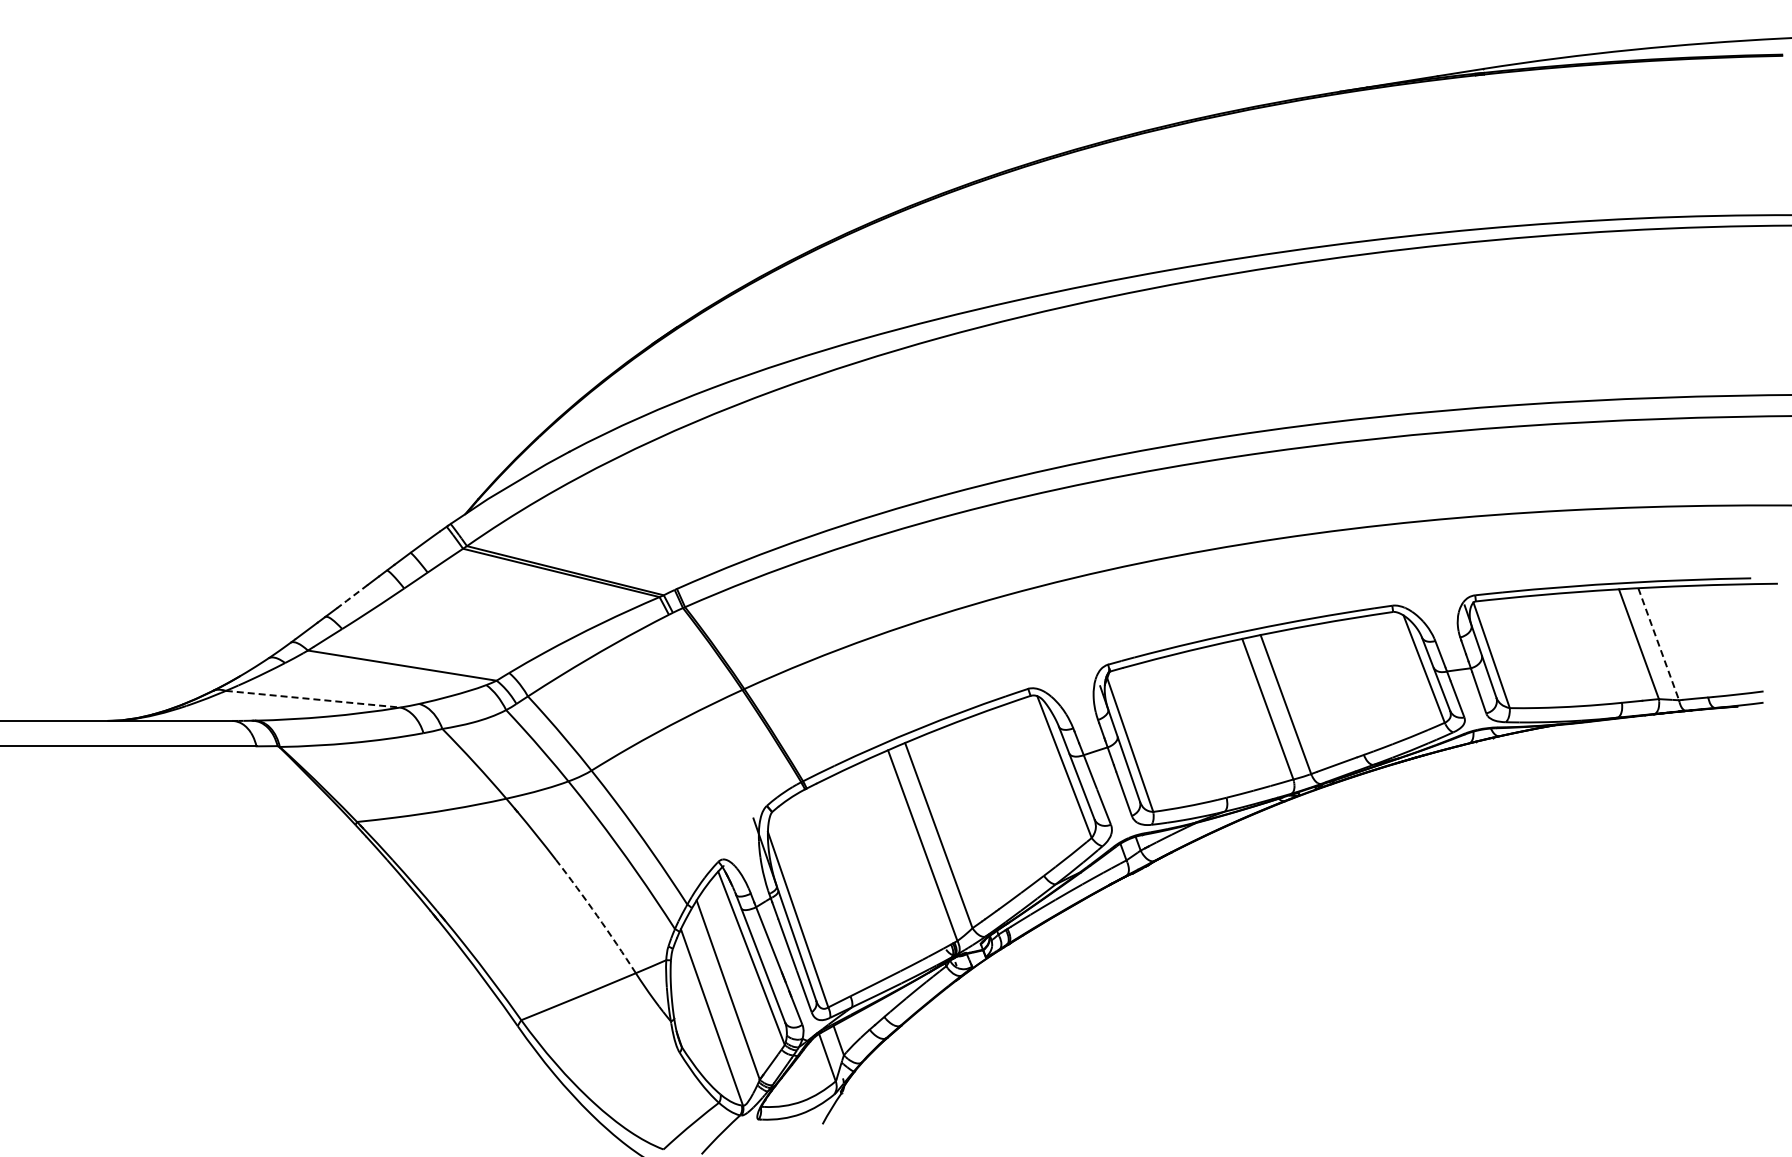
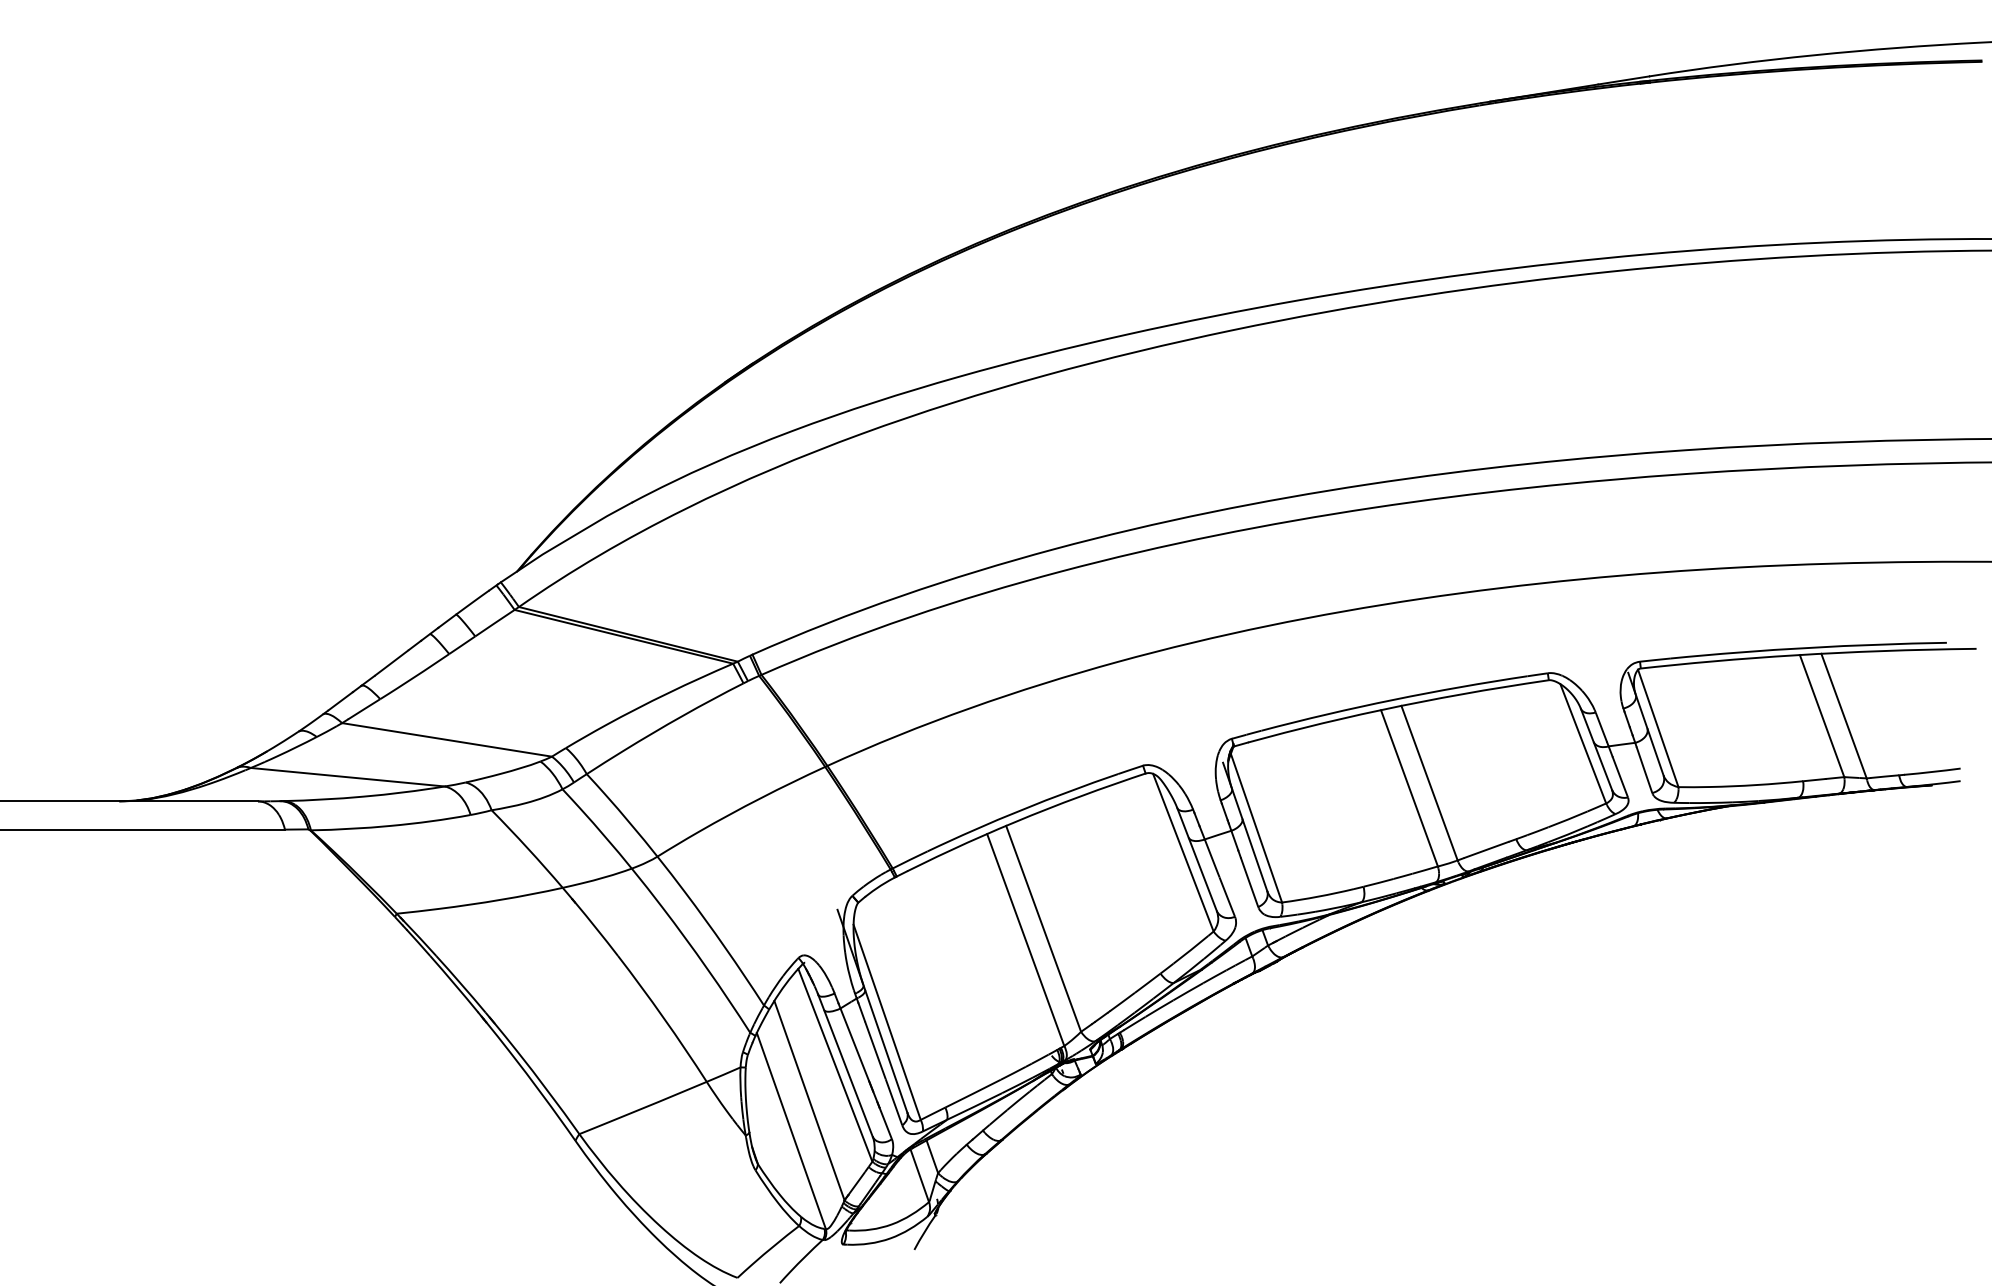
line: (351, 597) -> (390, 664), dashed -> solid
line: (1658, 644) -> (1843, 716), dashed -> solid
line: (313, 699) -> (348, 777), dashed -> solid
arc: (597, 915) -> (664, 1017), dashed -> solid

